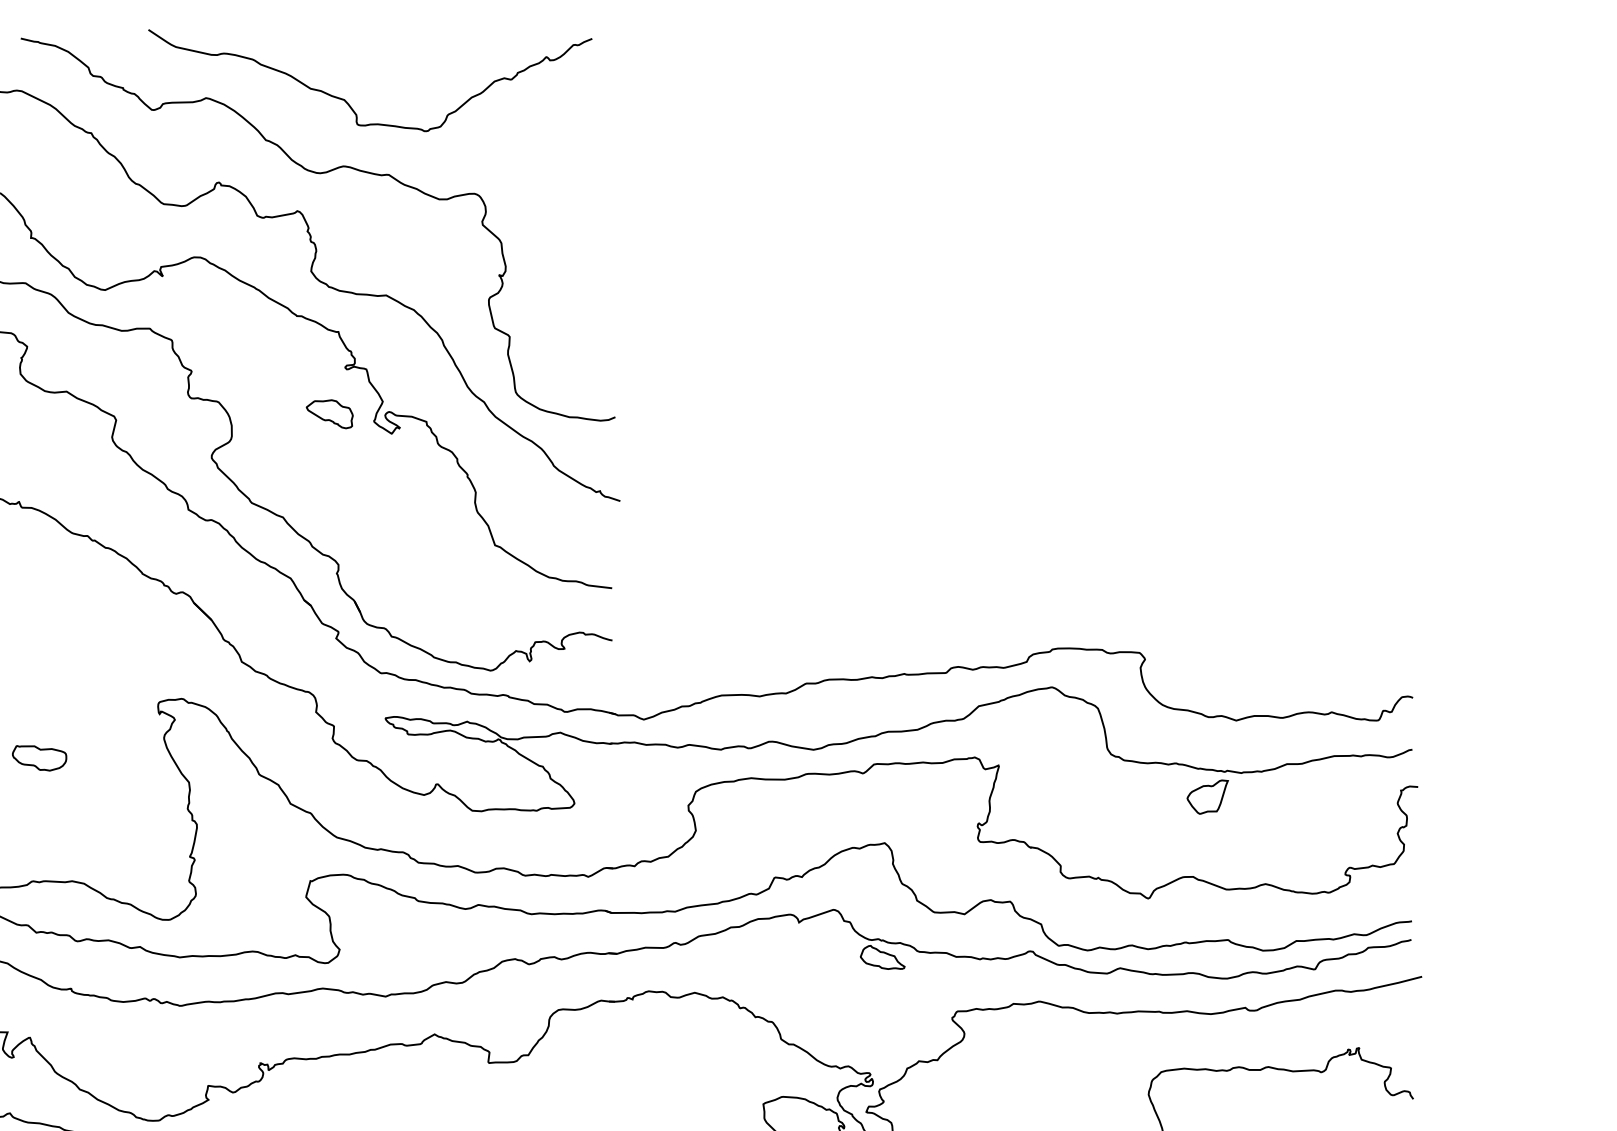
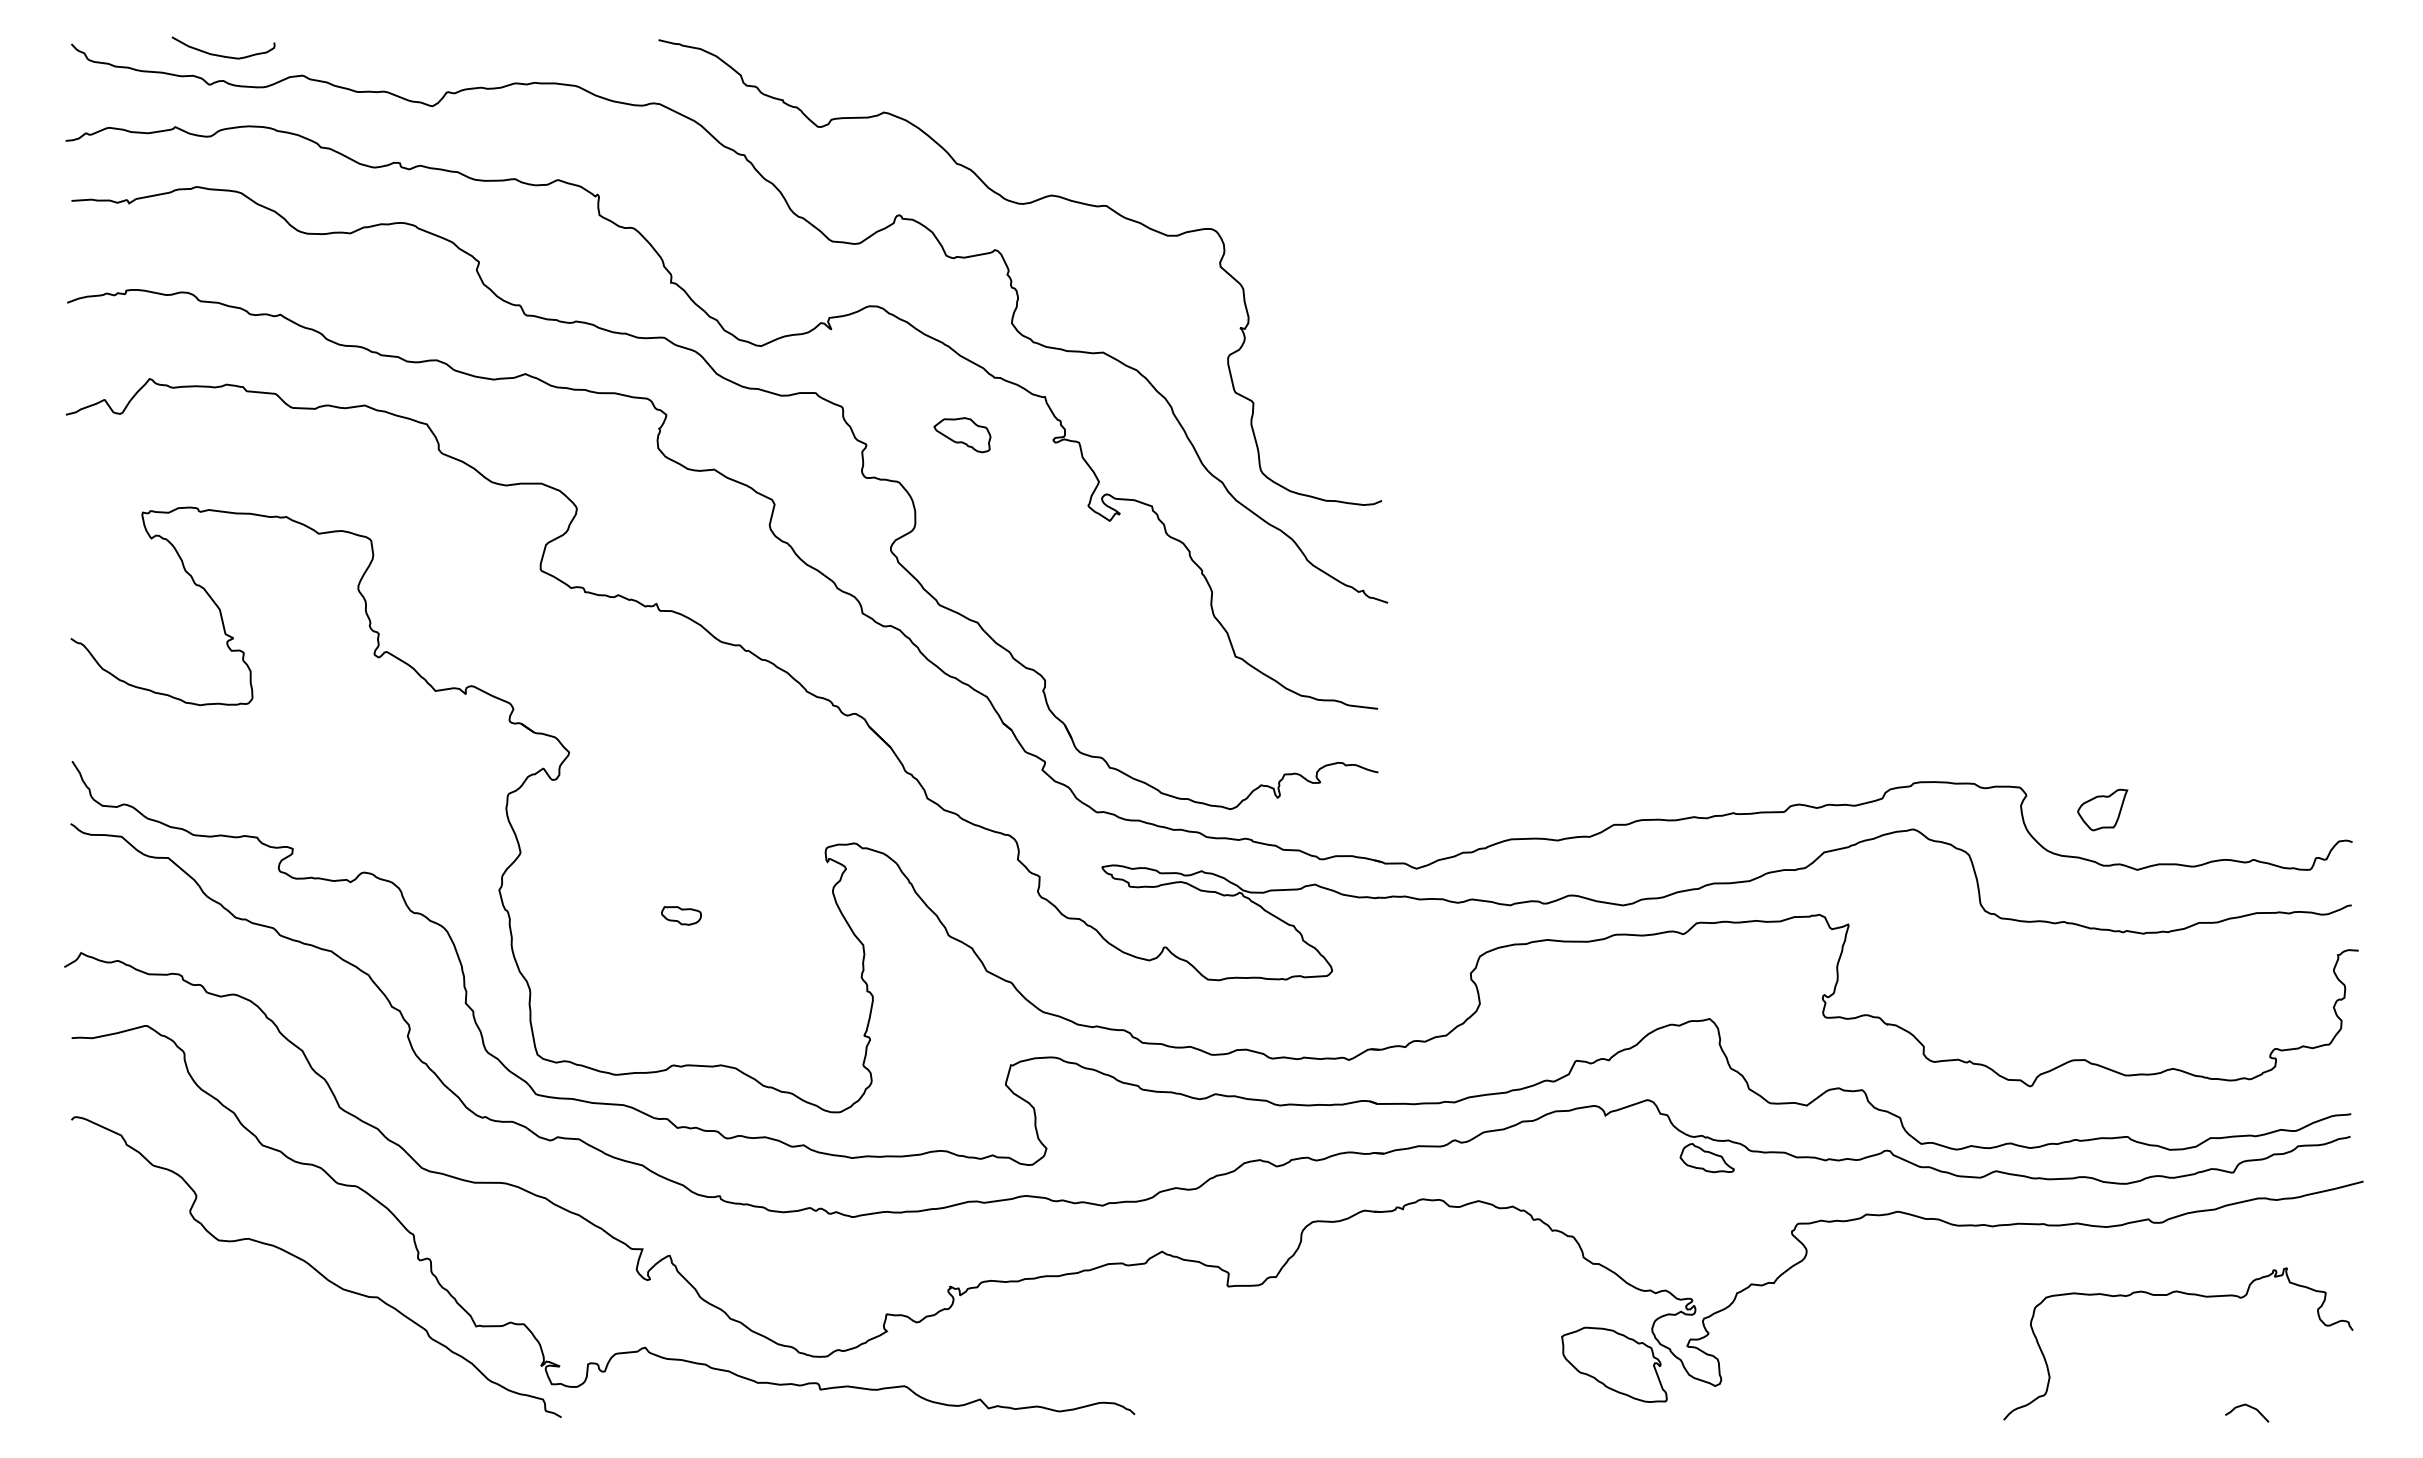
curve: (347, 102) -> (1056, 117), removed
part: (329, 414) -> (962, 435), moved
part: (39, 758) -> (681, 915), size x0.6
part: (1207, 796) -> (2102, 809), moved

